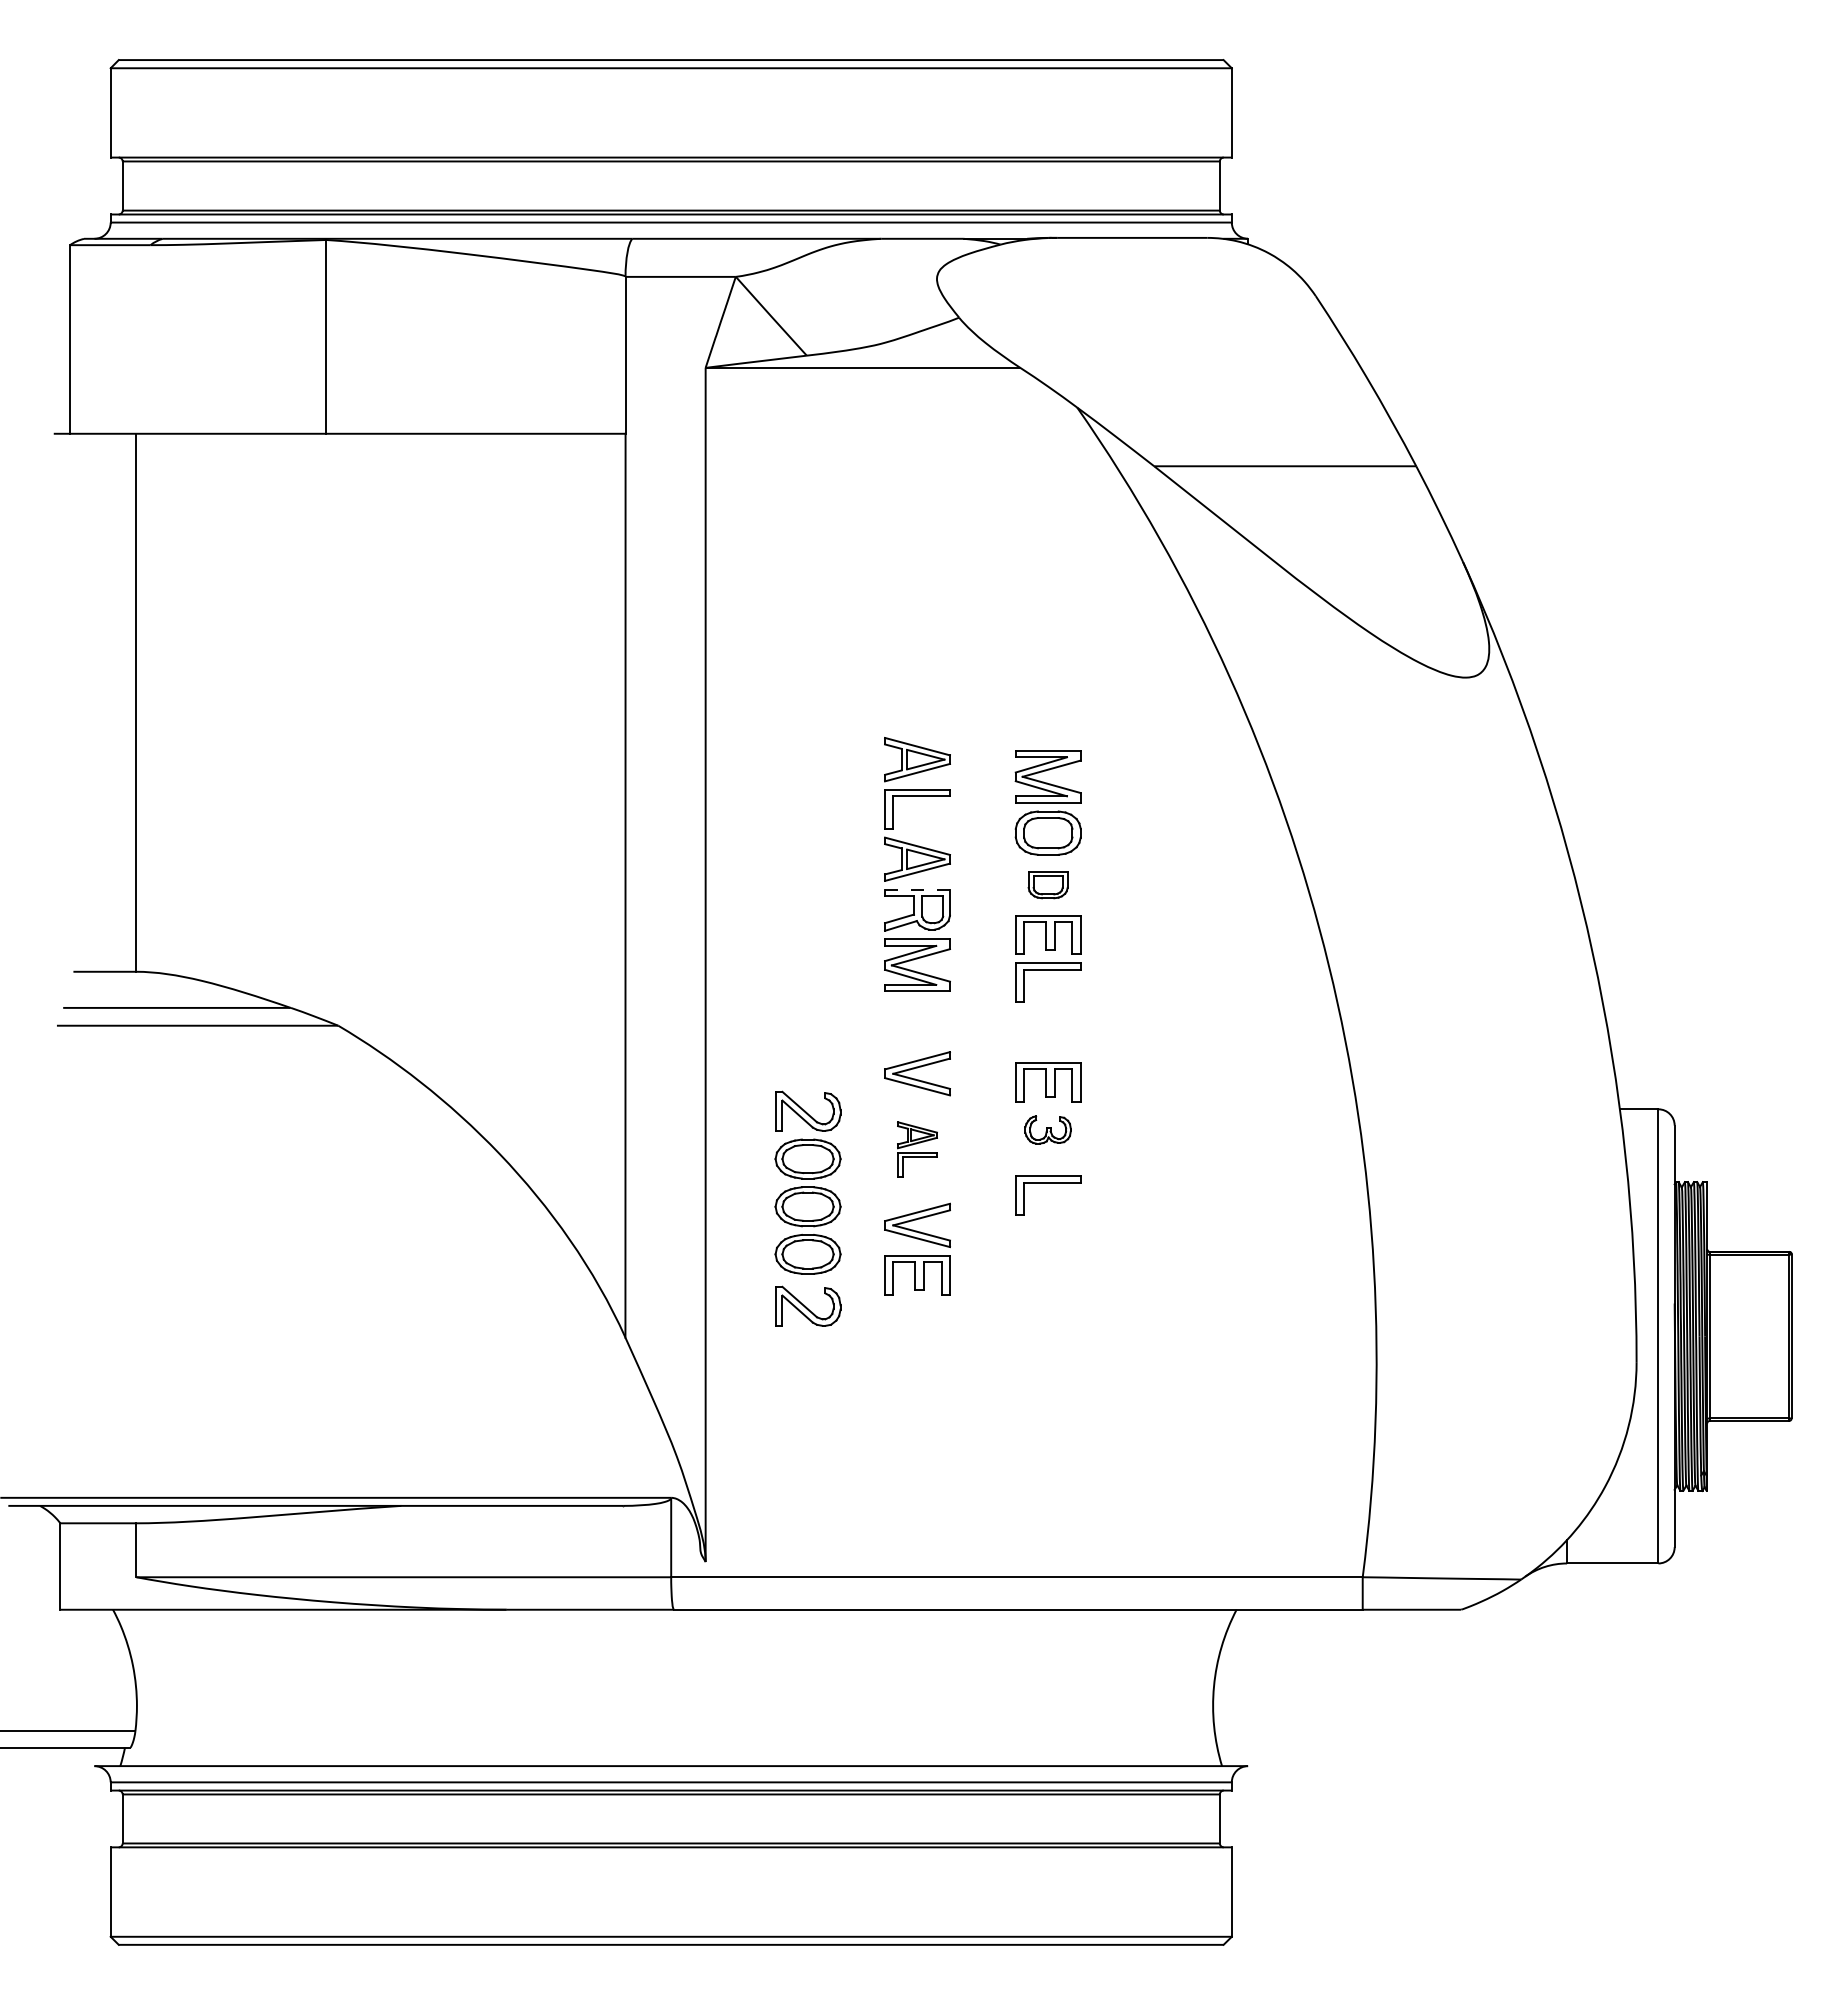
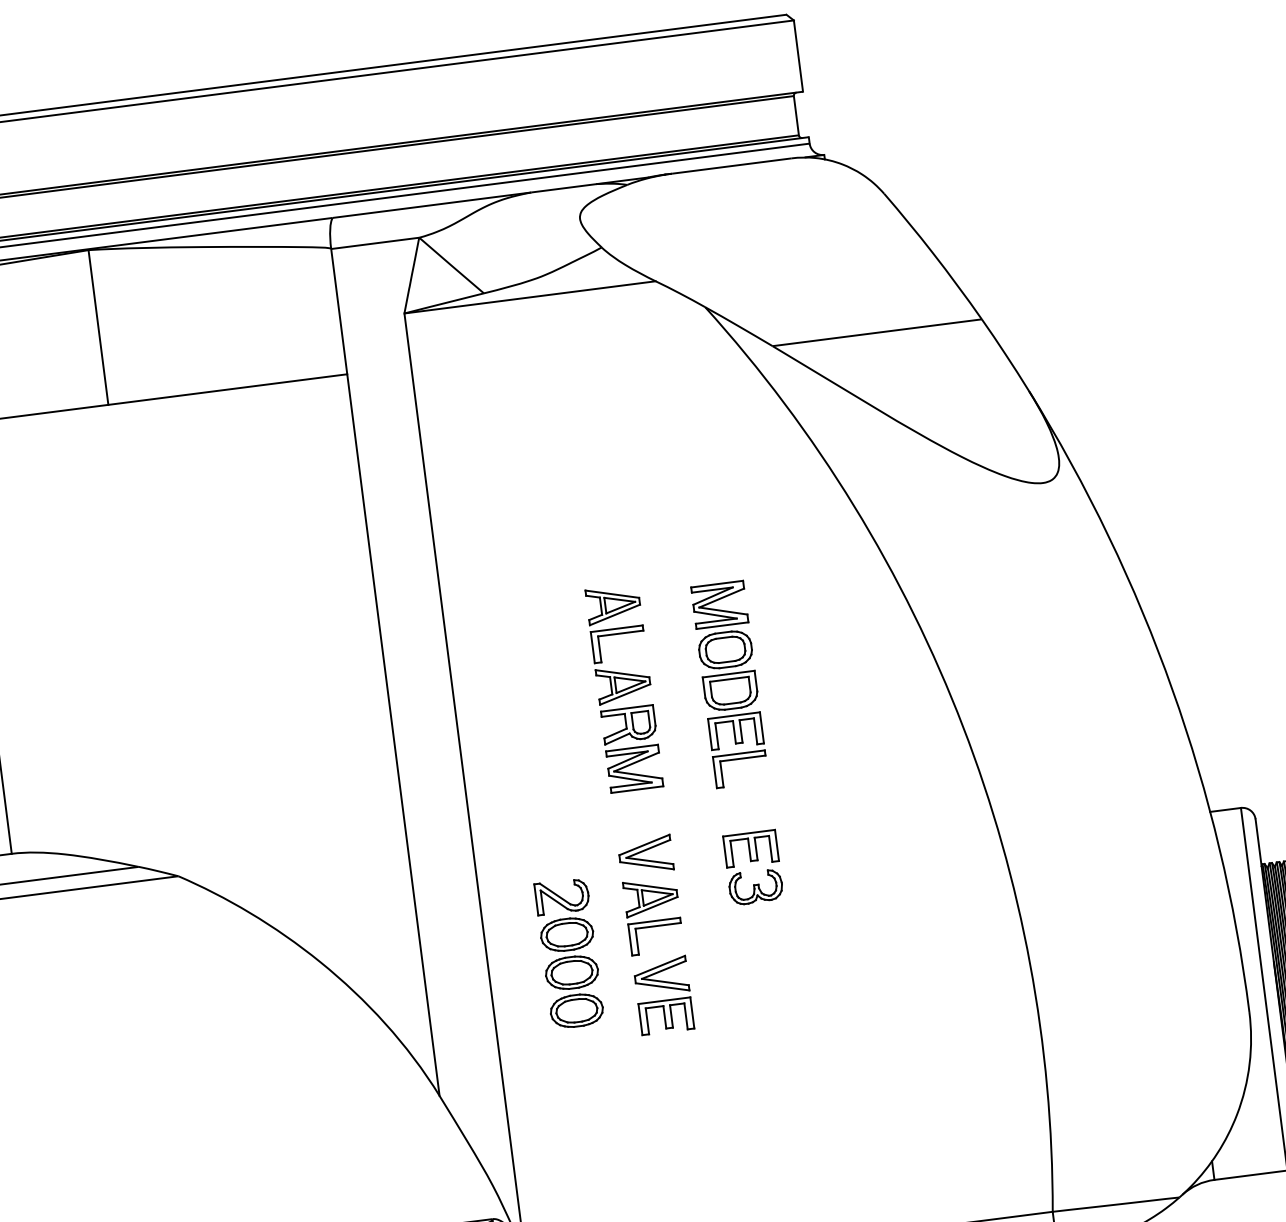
part: (1047, 885) -> (730, 691), size x1.67
line: (917, 889) -> (626, 708), dashed -> solid
part: (1047, 1129) -> (755, 886), size x1.43
part: (917, 1149) -> (653, 915), size x1.67
part: (1048, 1183) -> (761, 929), removed
part: (808, 1305) -> (582, 1051), removed

